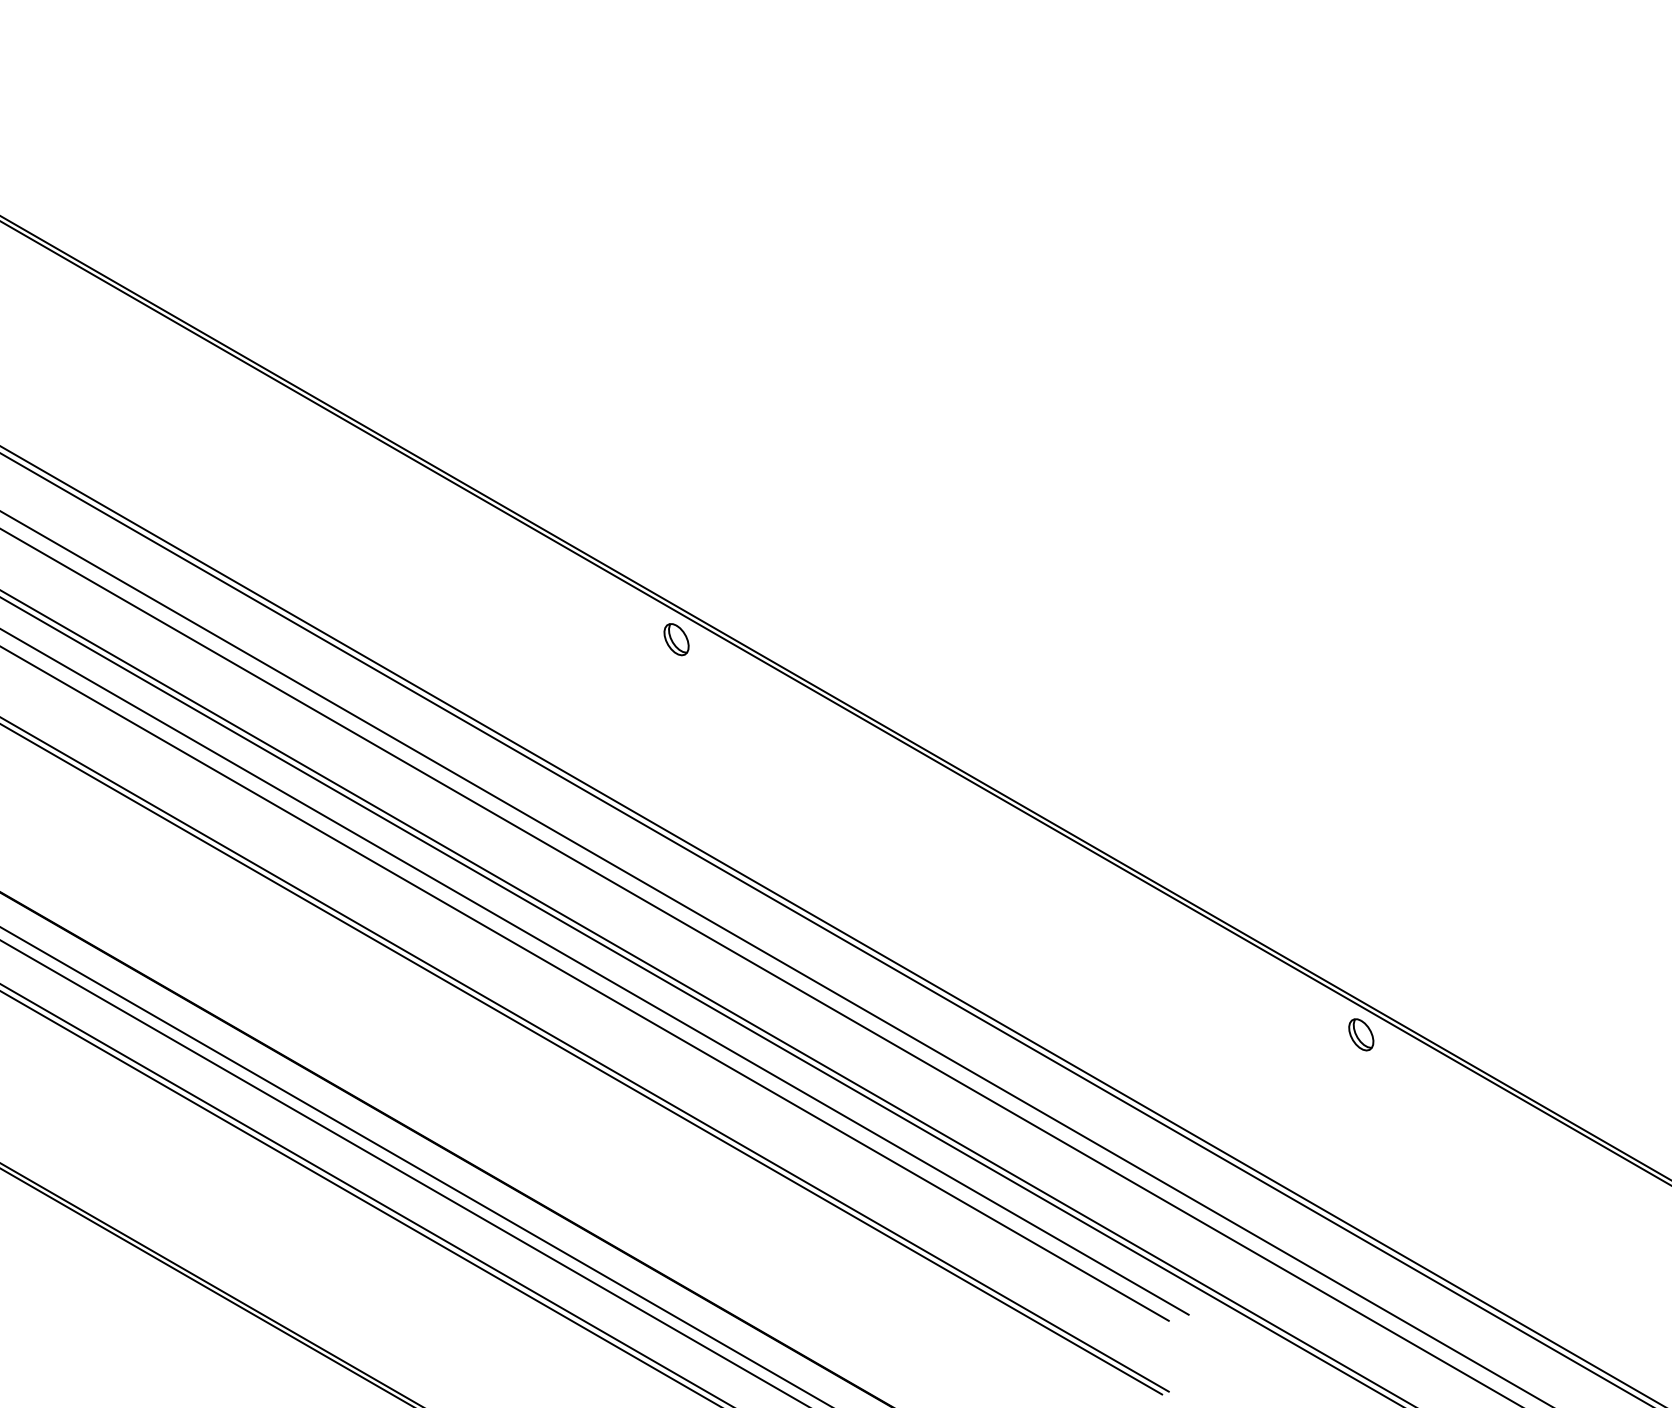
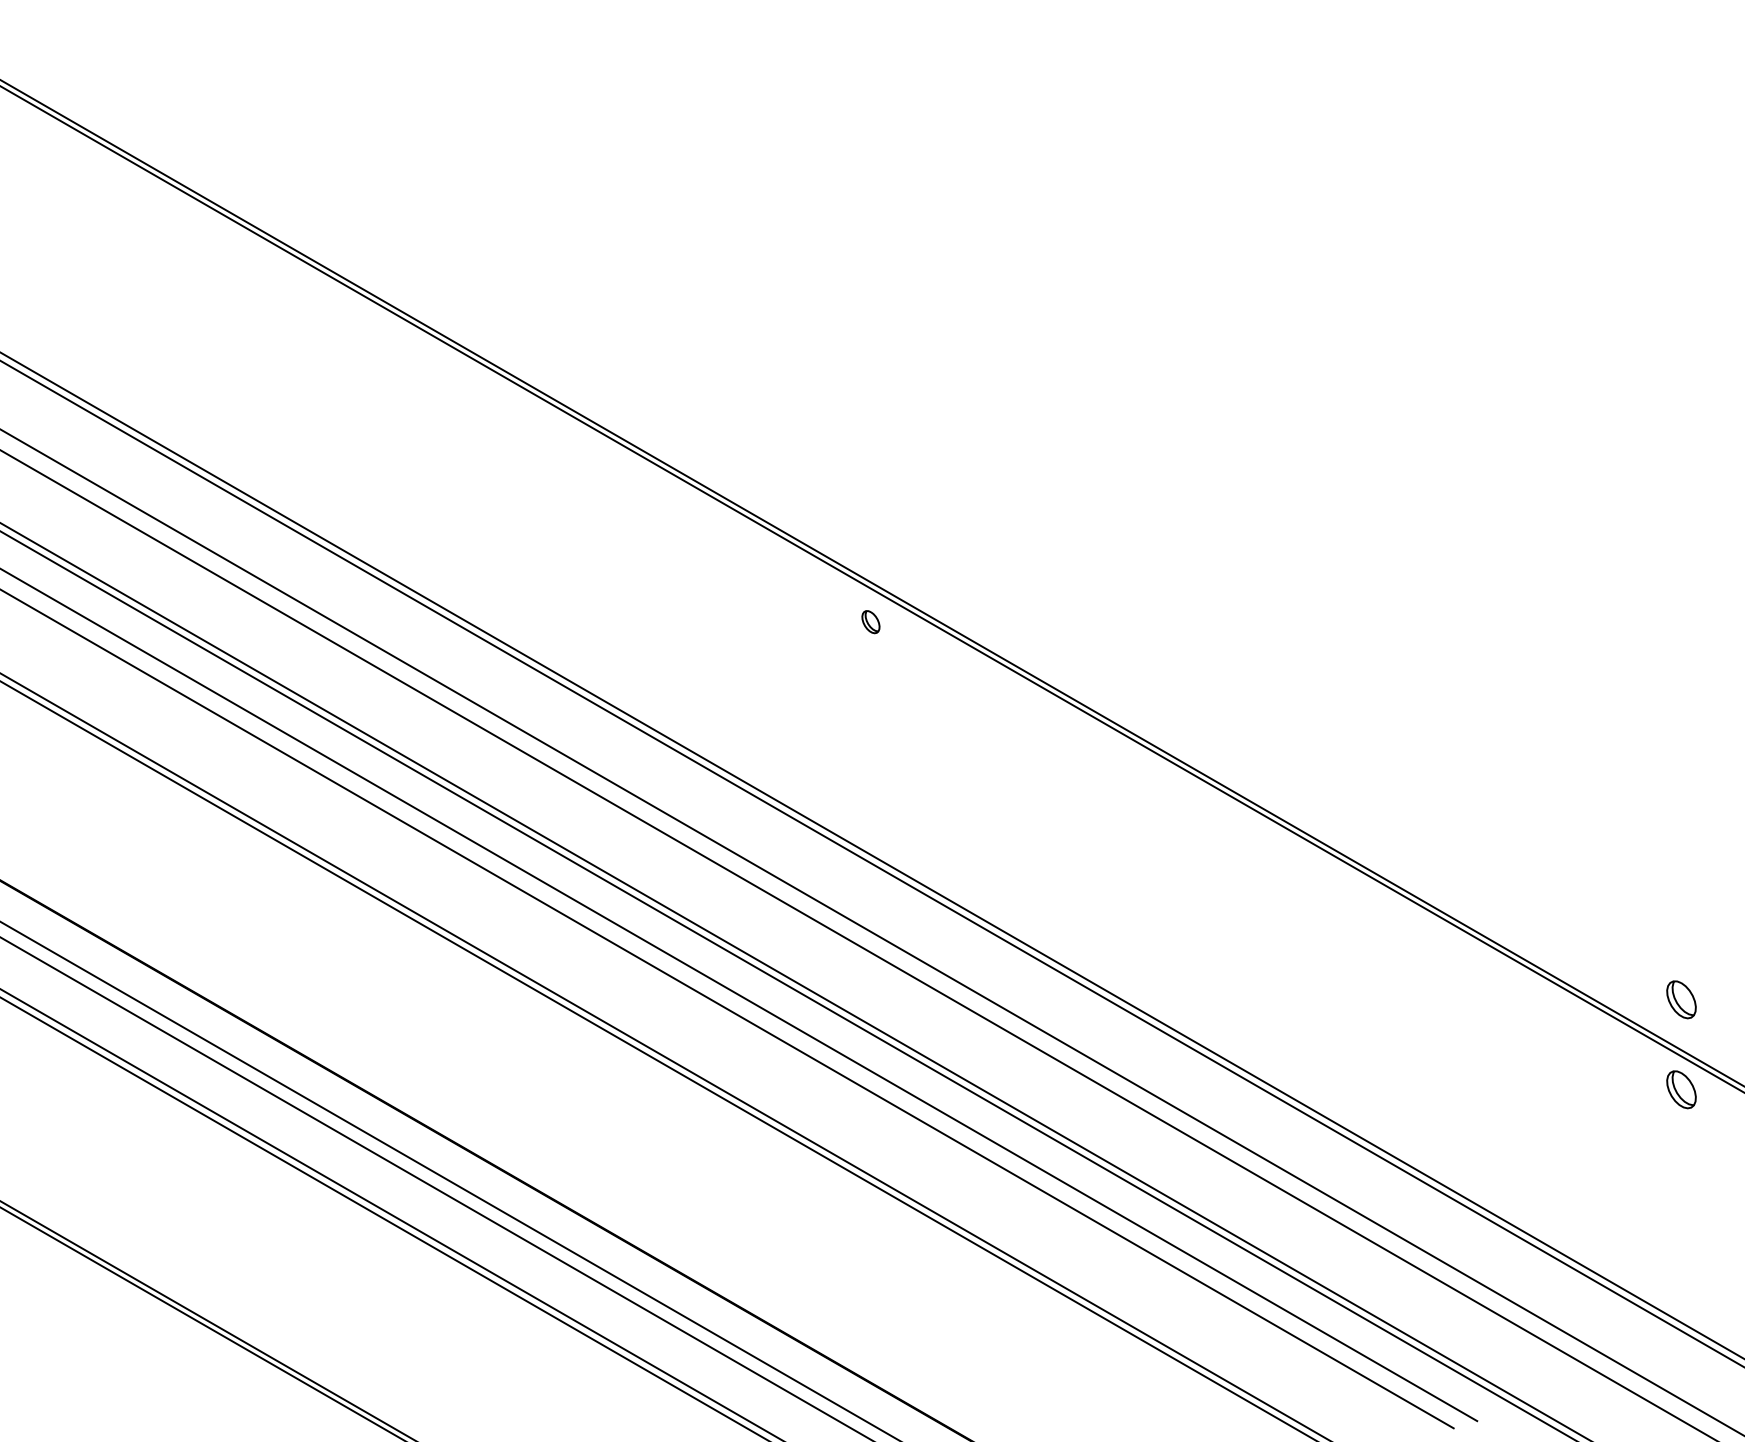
part: (676, 639) -> (870, 621), size x0.6
part: (1361, 958) -> (1681, 999), added

